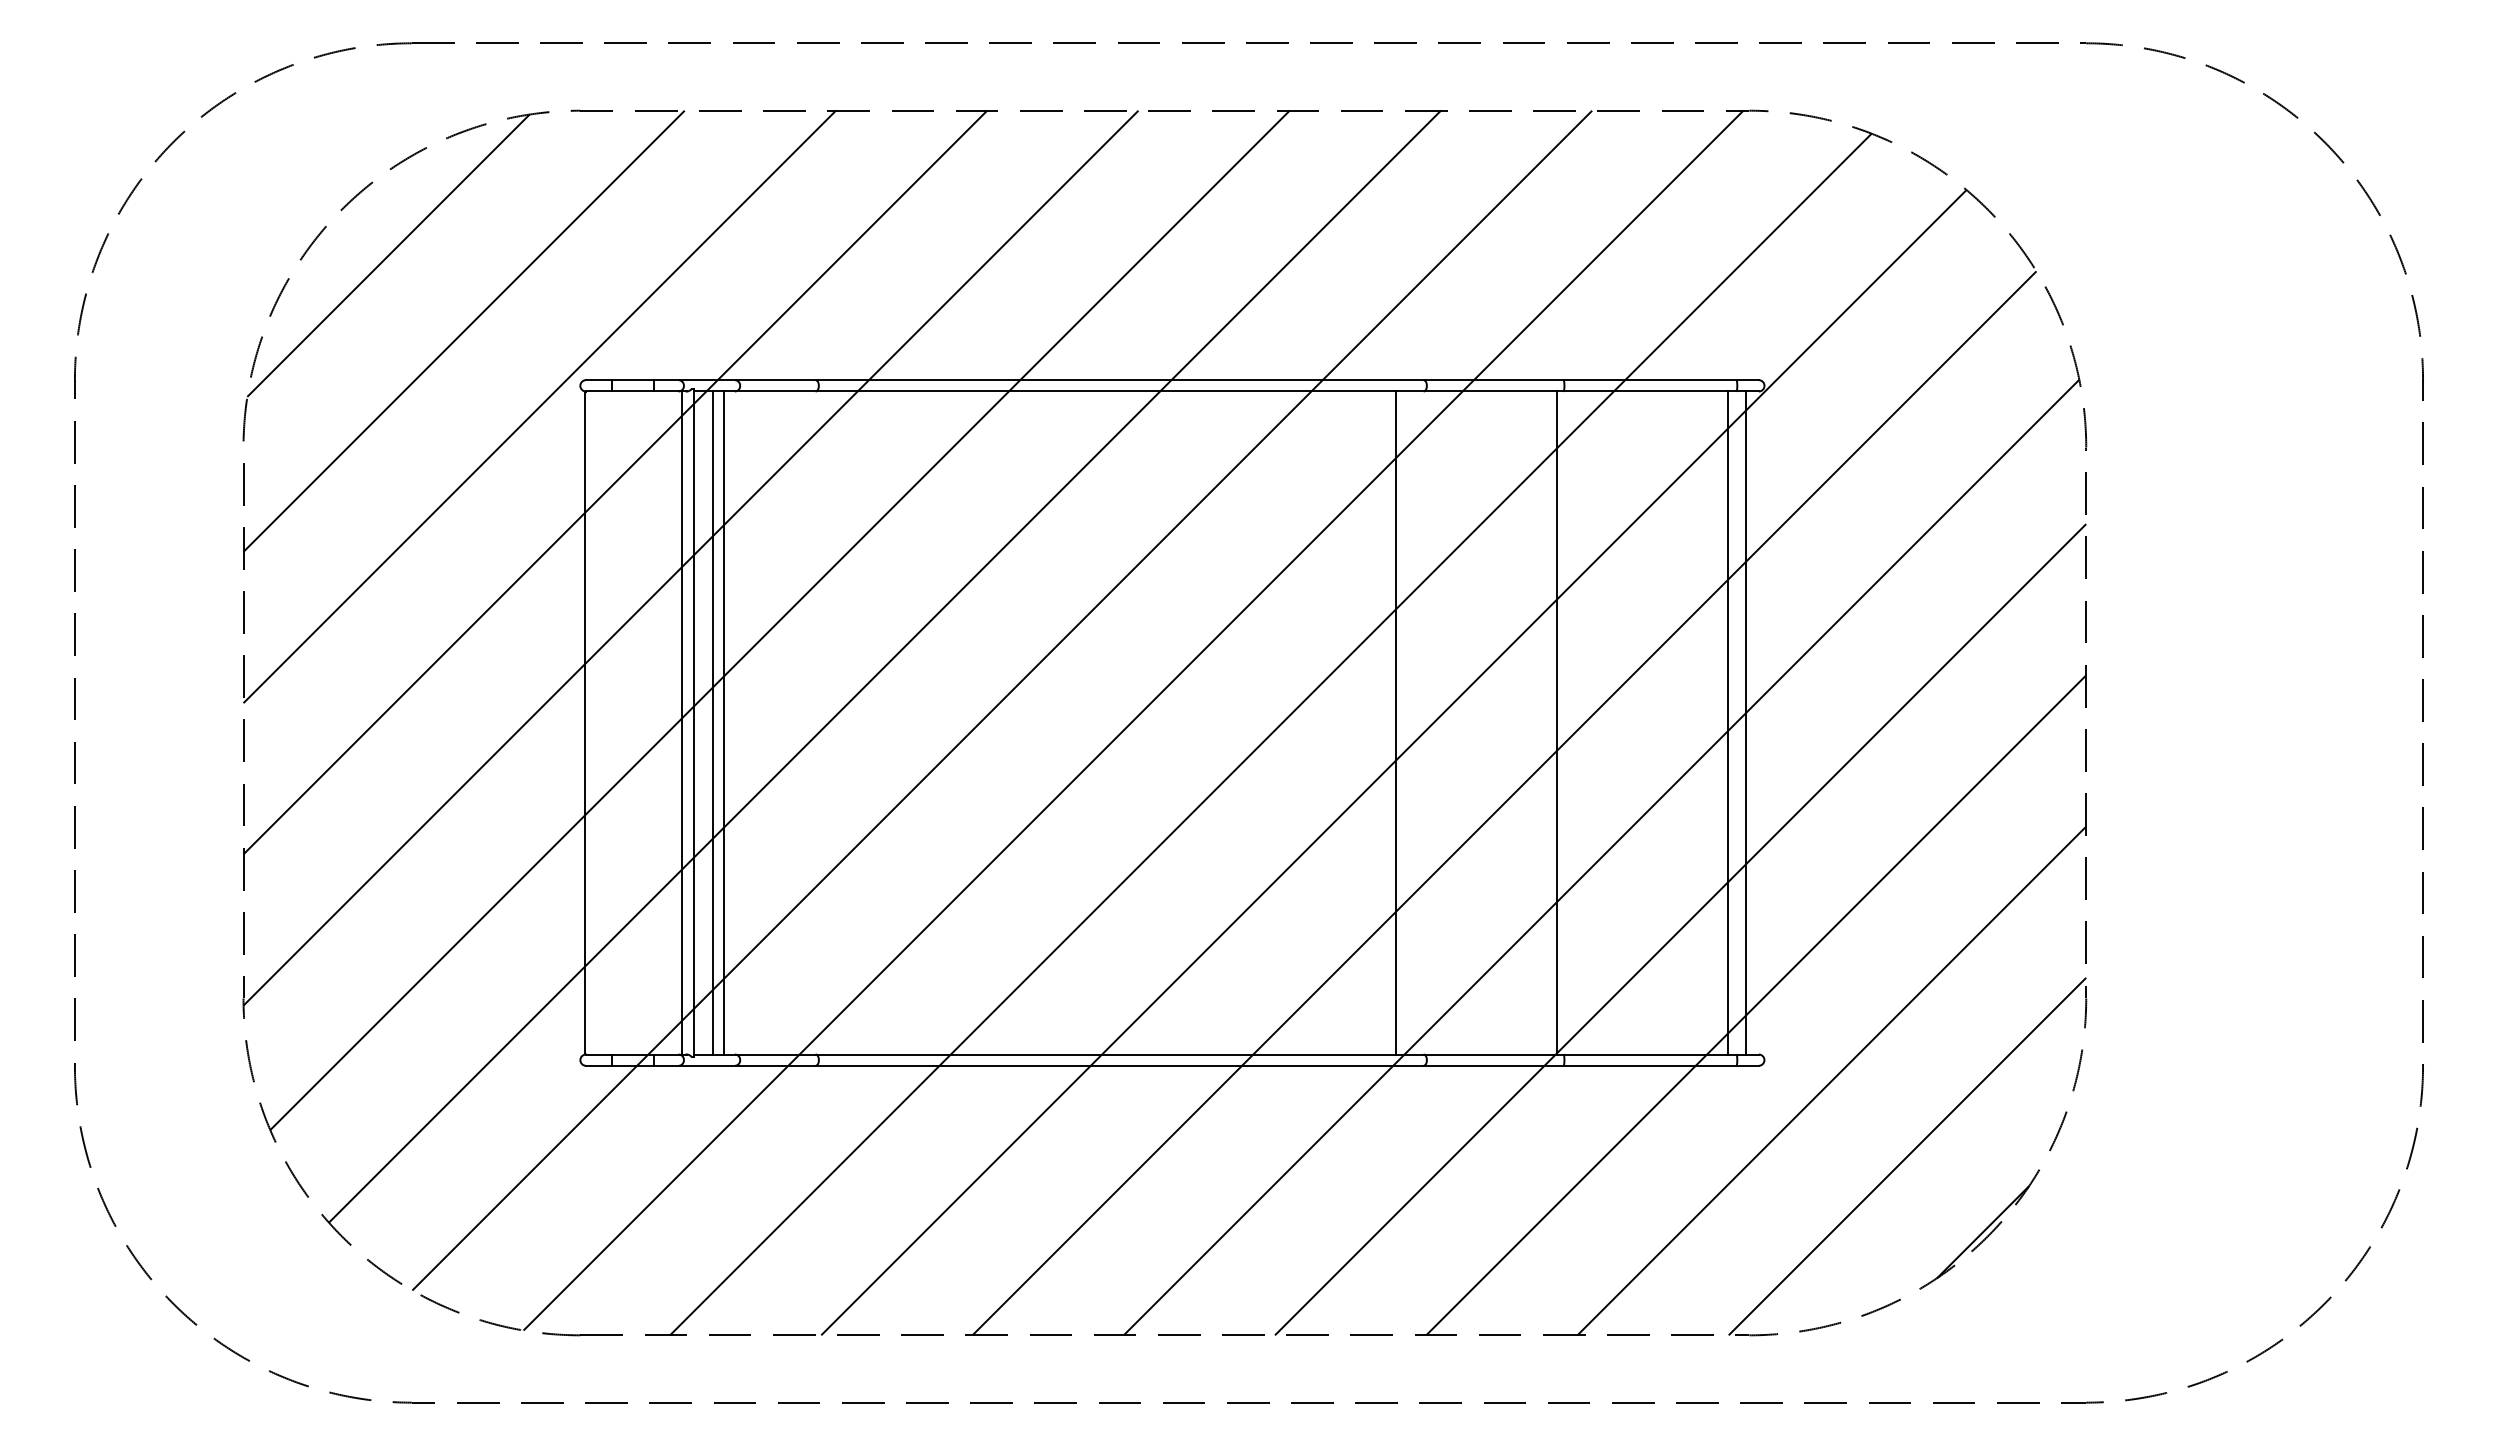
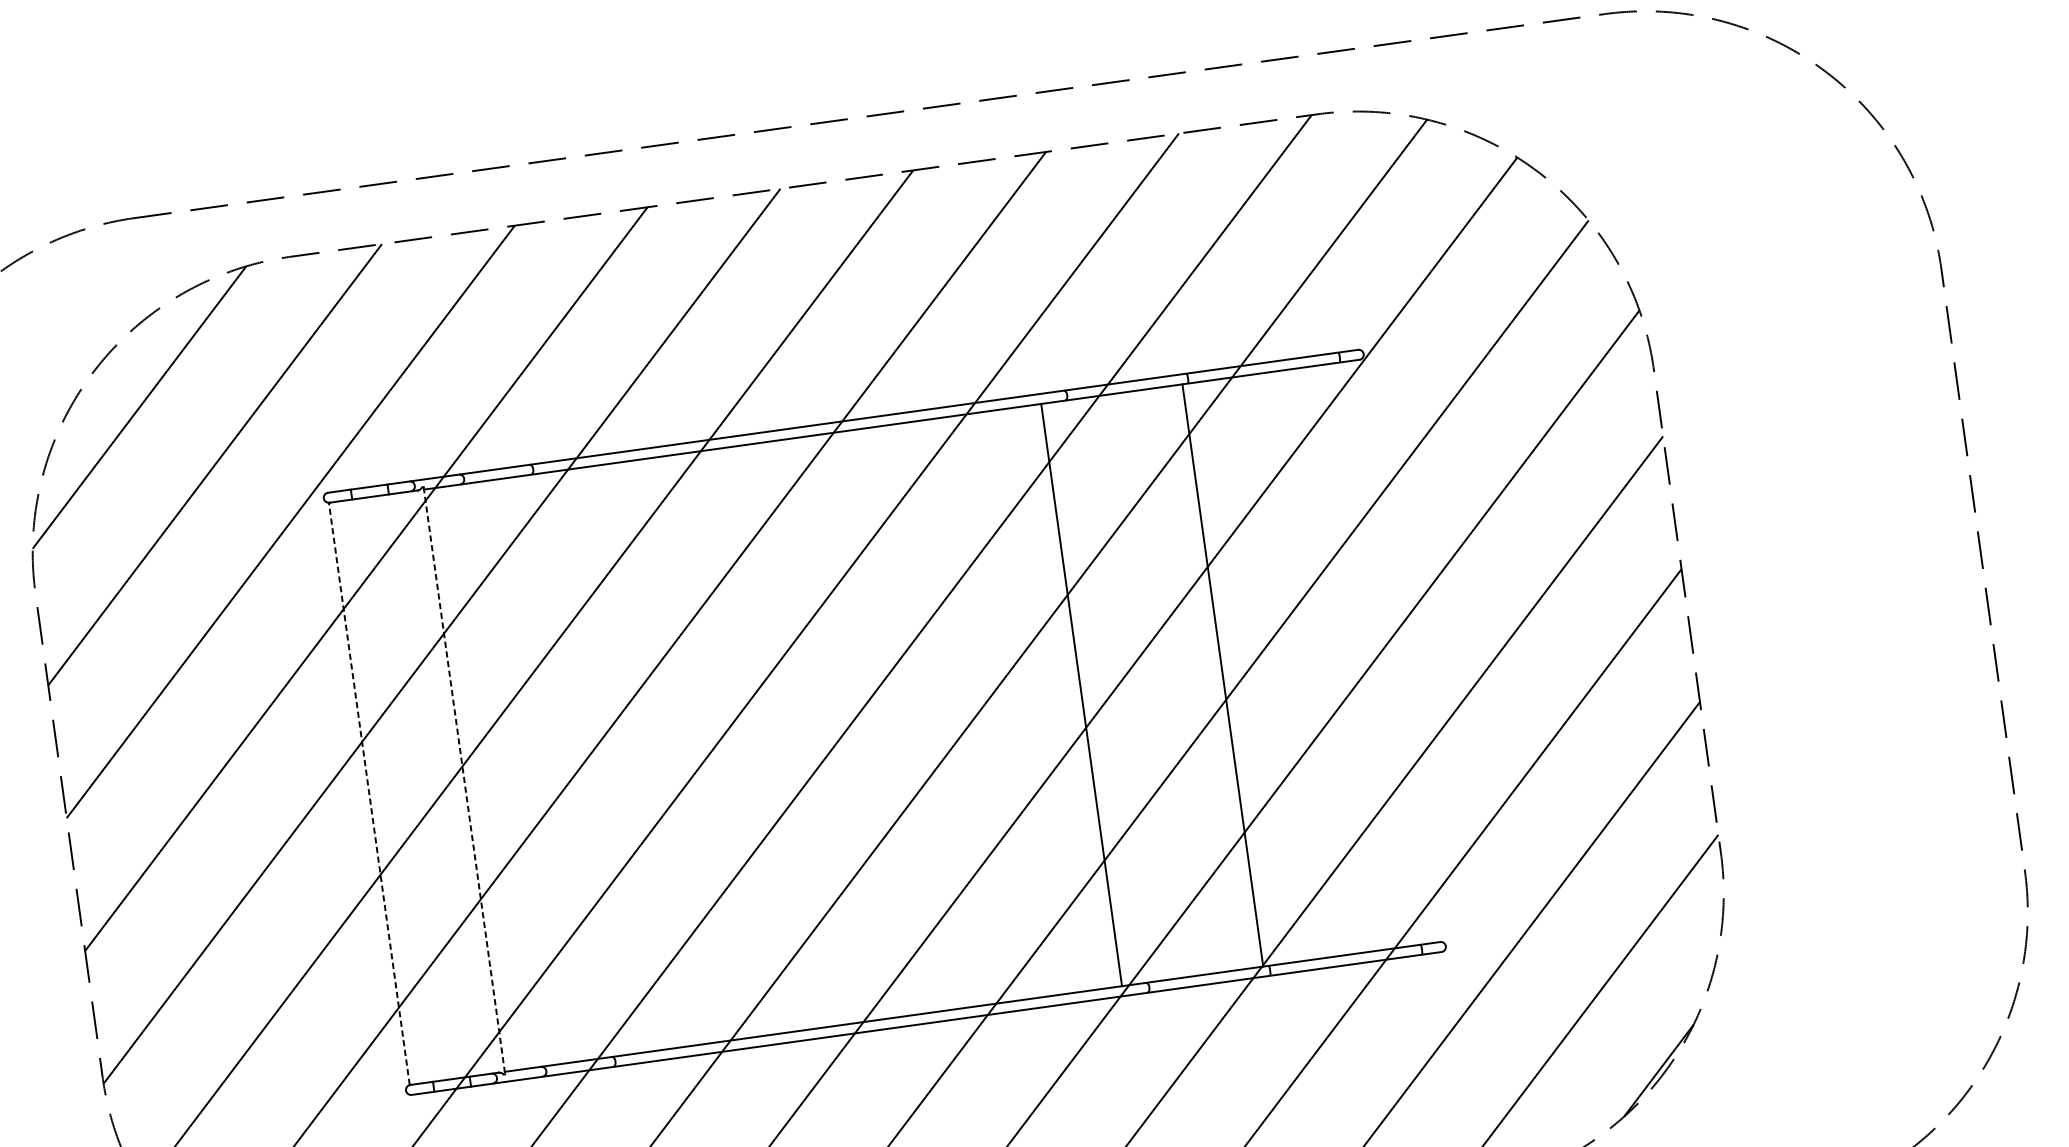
line: (585, 722) -> (369, 793), solid -> dashed
line: (682, 722) -> (454, 781), removed
line: (712, 722) -> (480, 777), removed
line: (724, 722) -> (491, 776), removed
line: (1727, 722) -> (1372, 654), removed
line: (1746, 722) -> (1388, 651), removed
line: (693, 723) -> (464, 781), solid -> dashed

